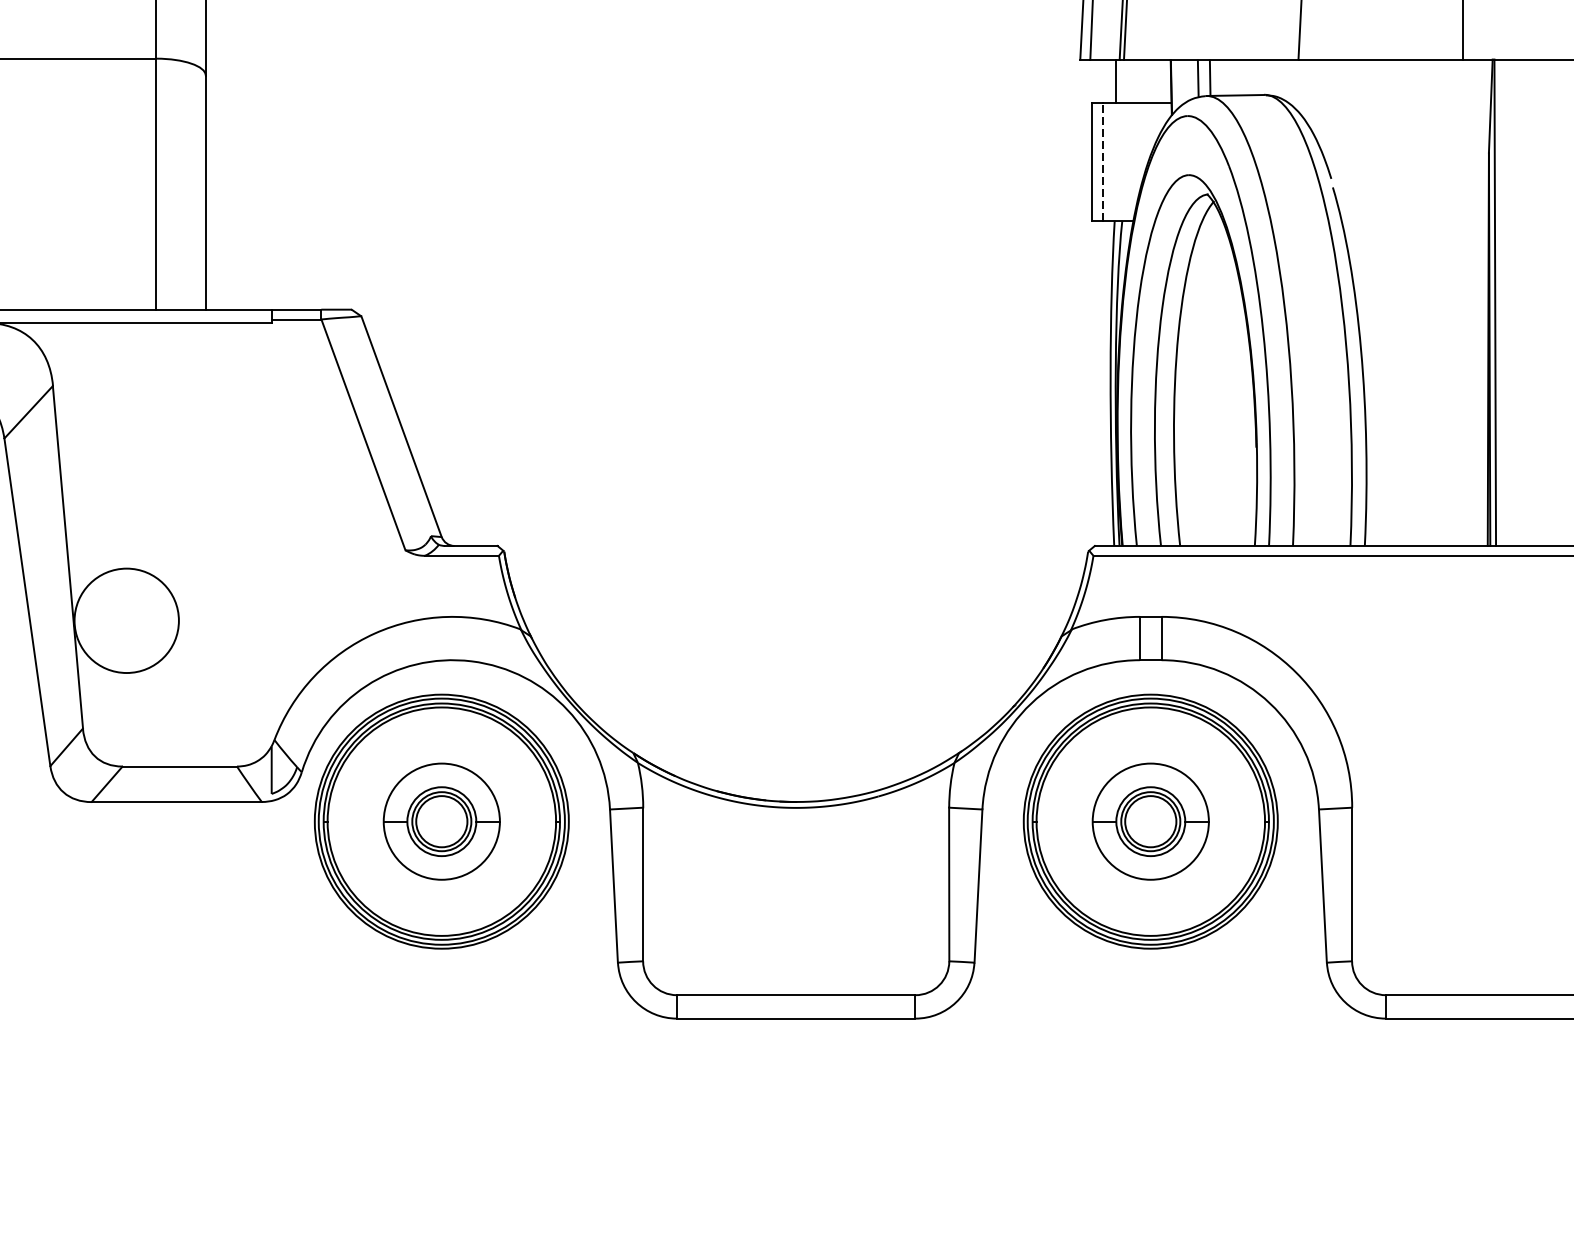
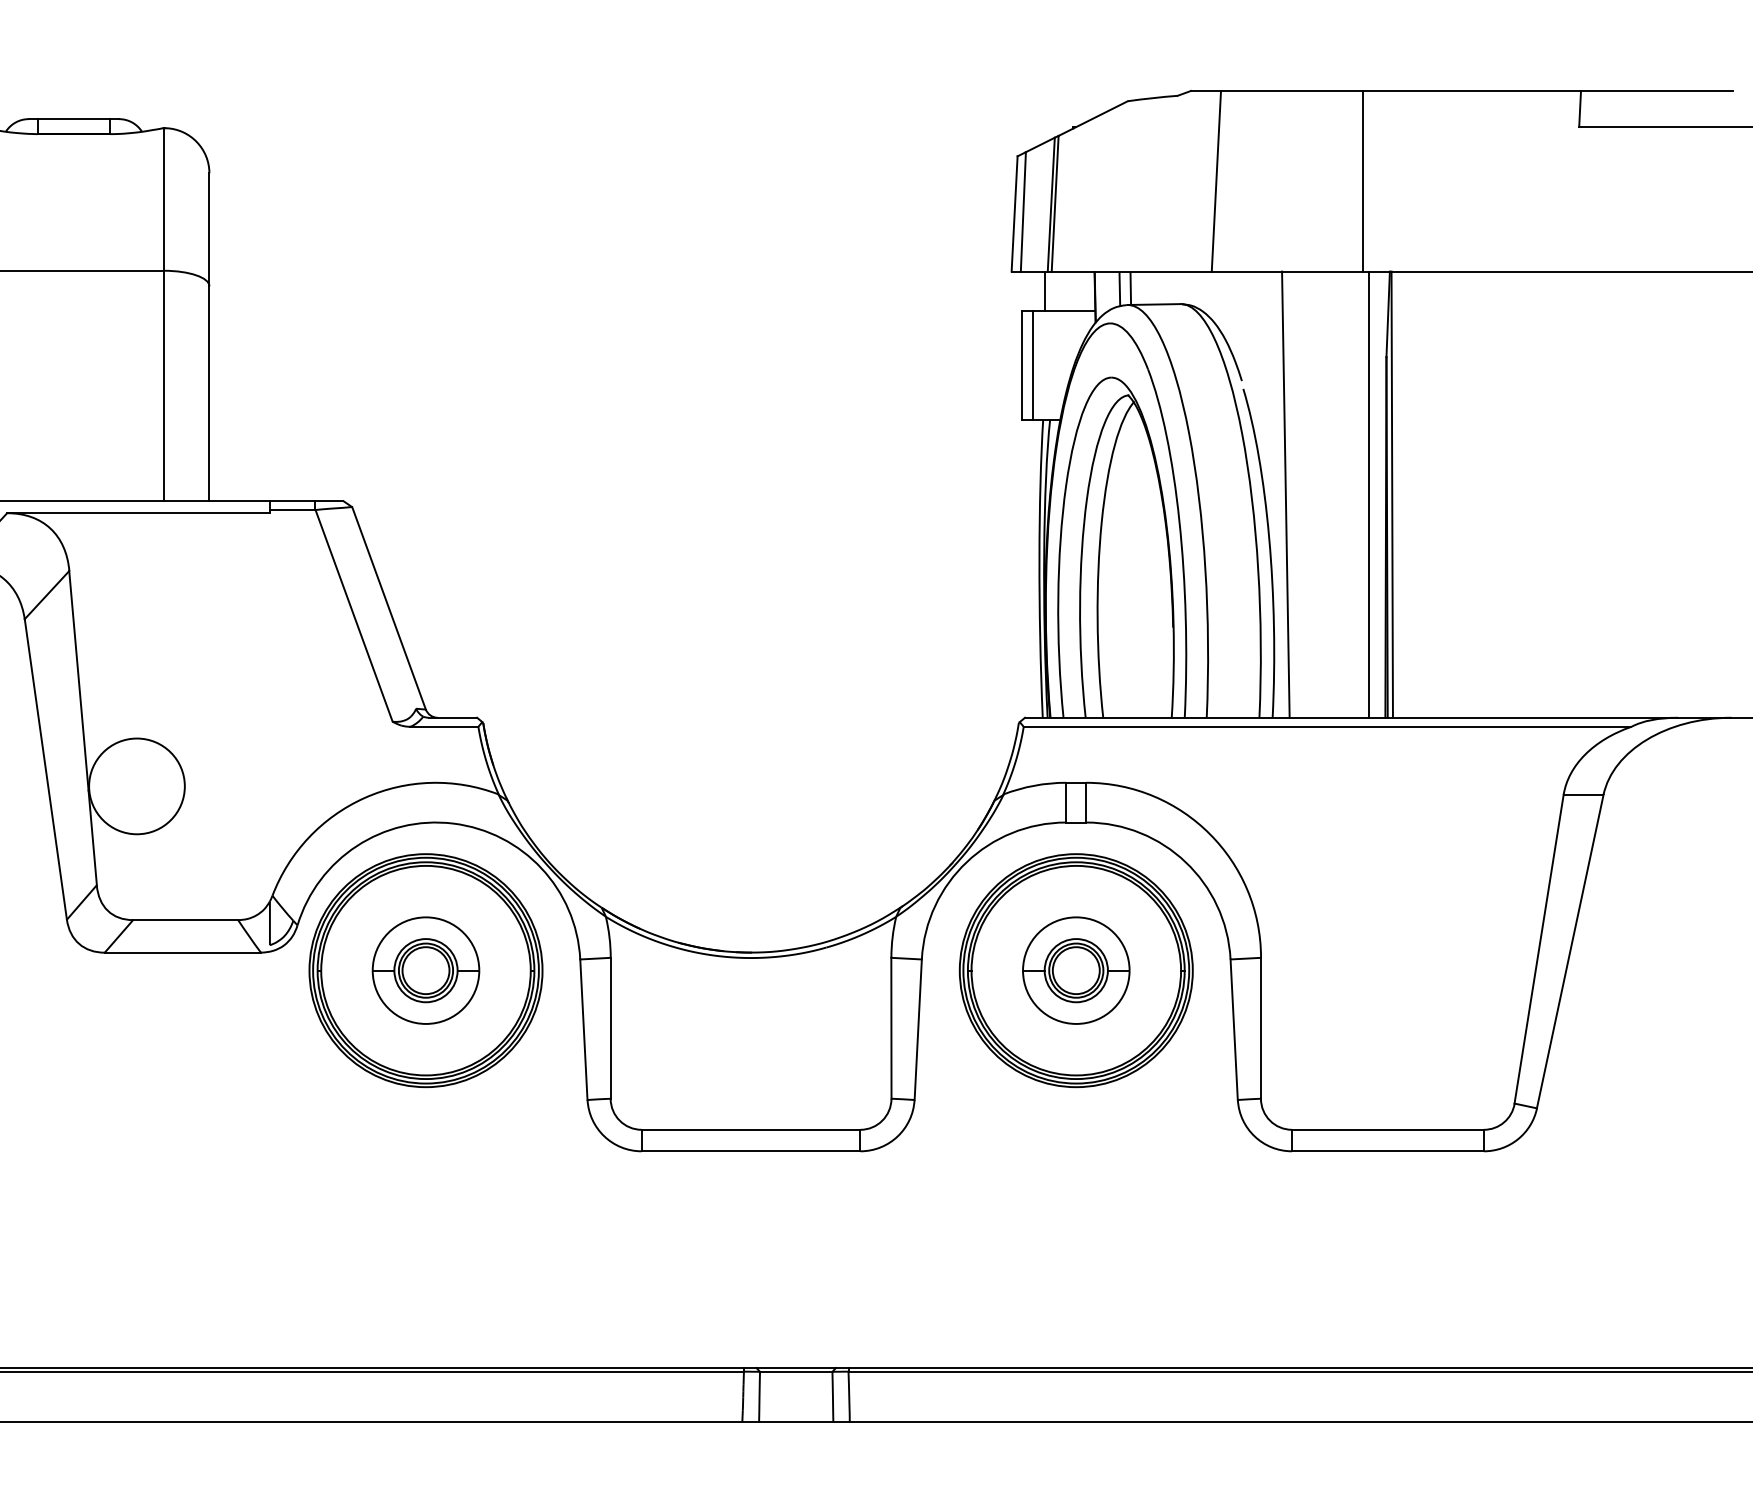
line: (1103, 161) -> (1032, 365), dashed -> solid
line: (1378, 302) -> (1285, 494), added
line: (1470, 302) -> (1369, 494), added

